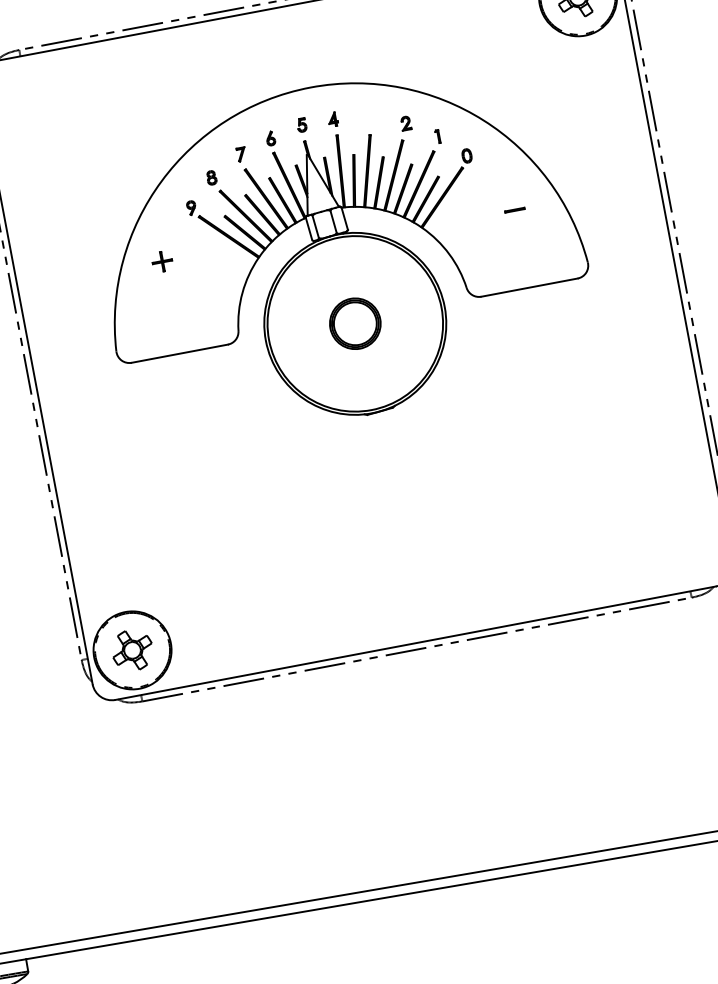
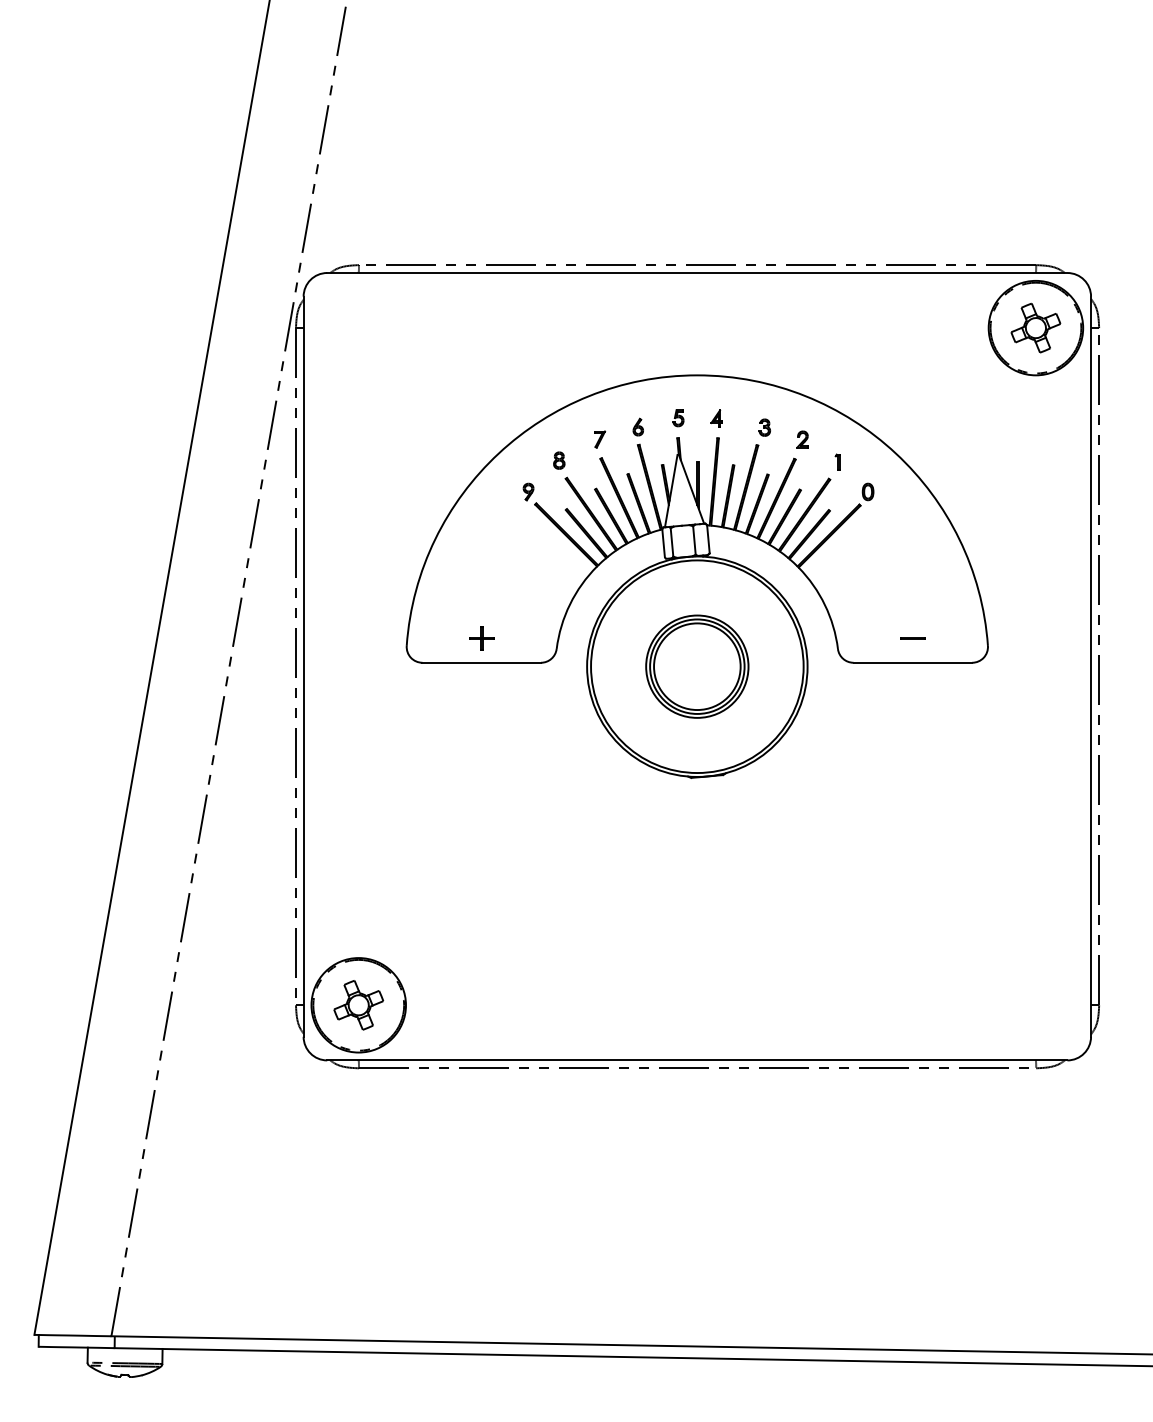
part: (373, 119) -> (764, 427), added
line: (514, 210) -> (912, 638), moved
part: (162, 261) -> (481, 638), moved
part: (355, 323) -> (697, 666), size x1.67

